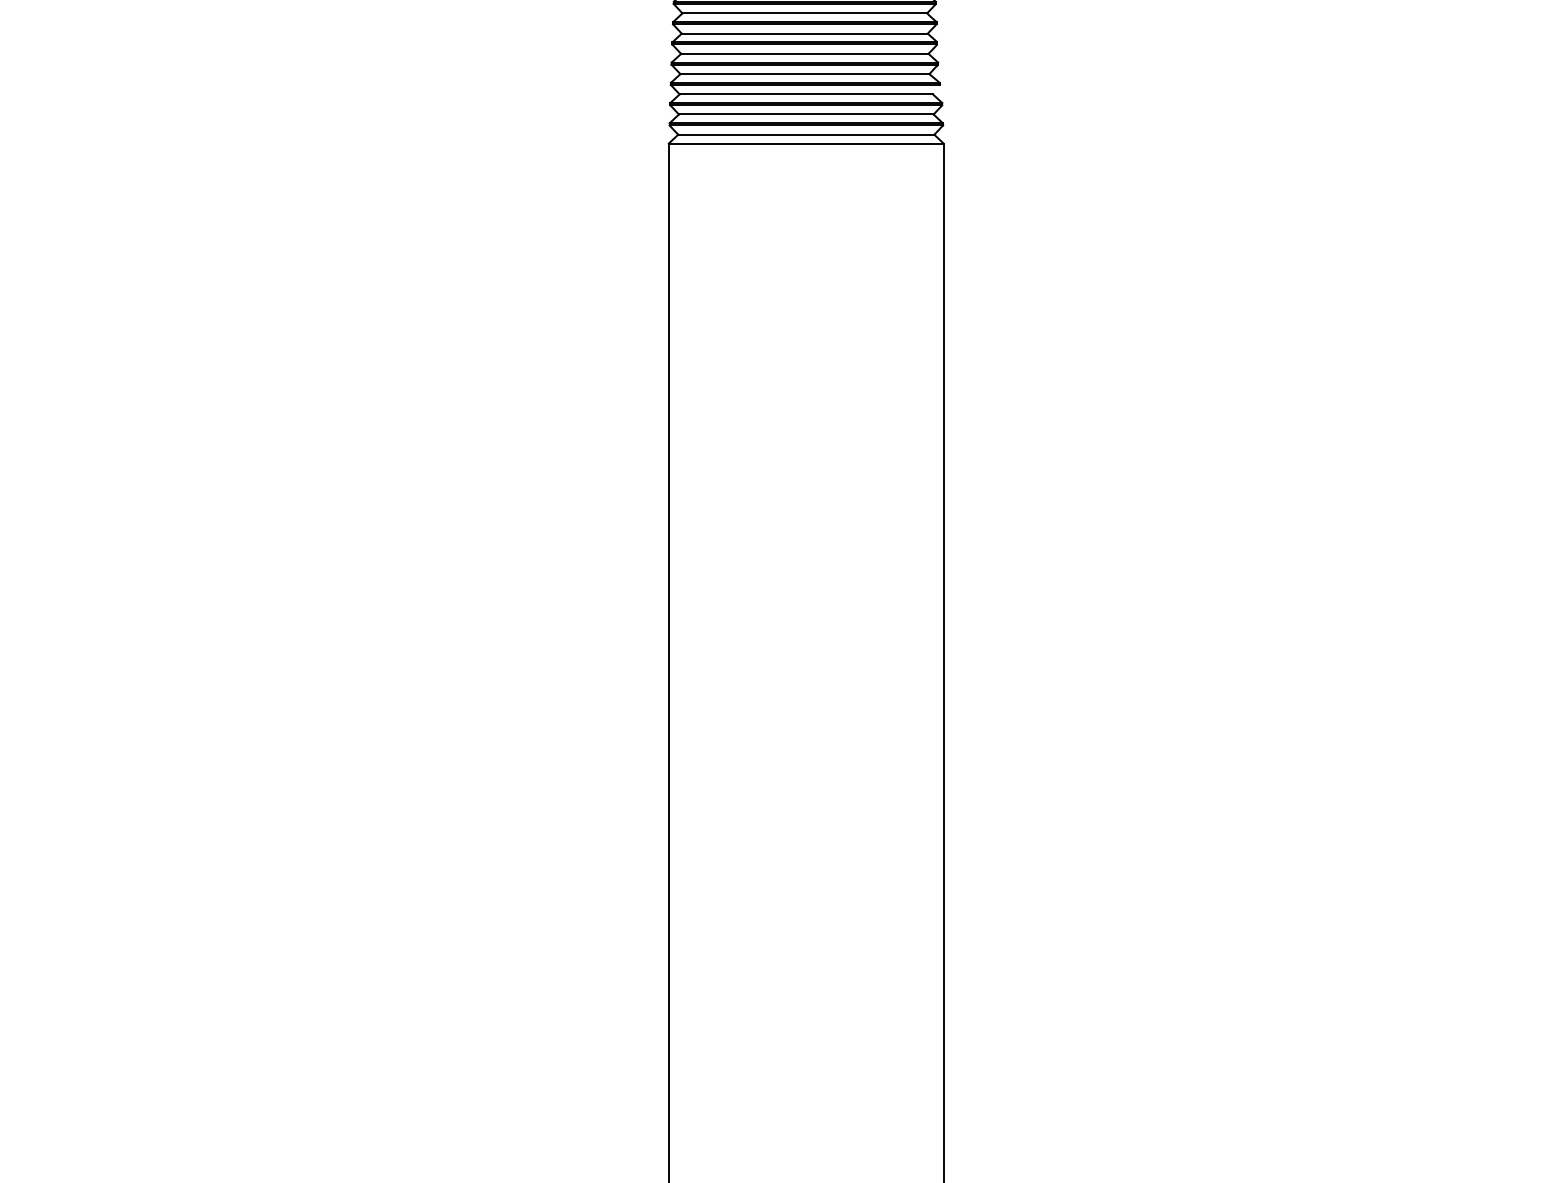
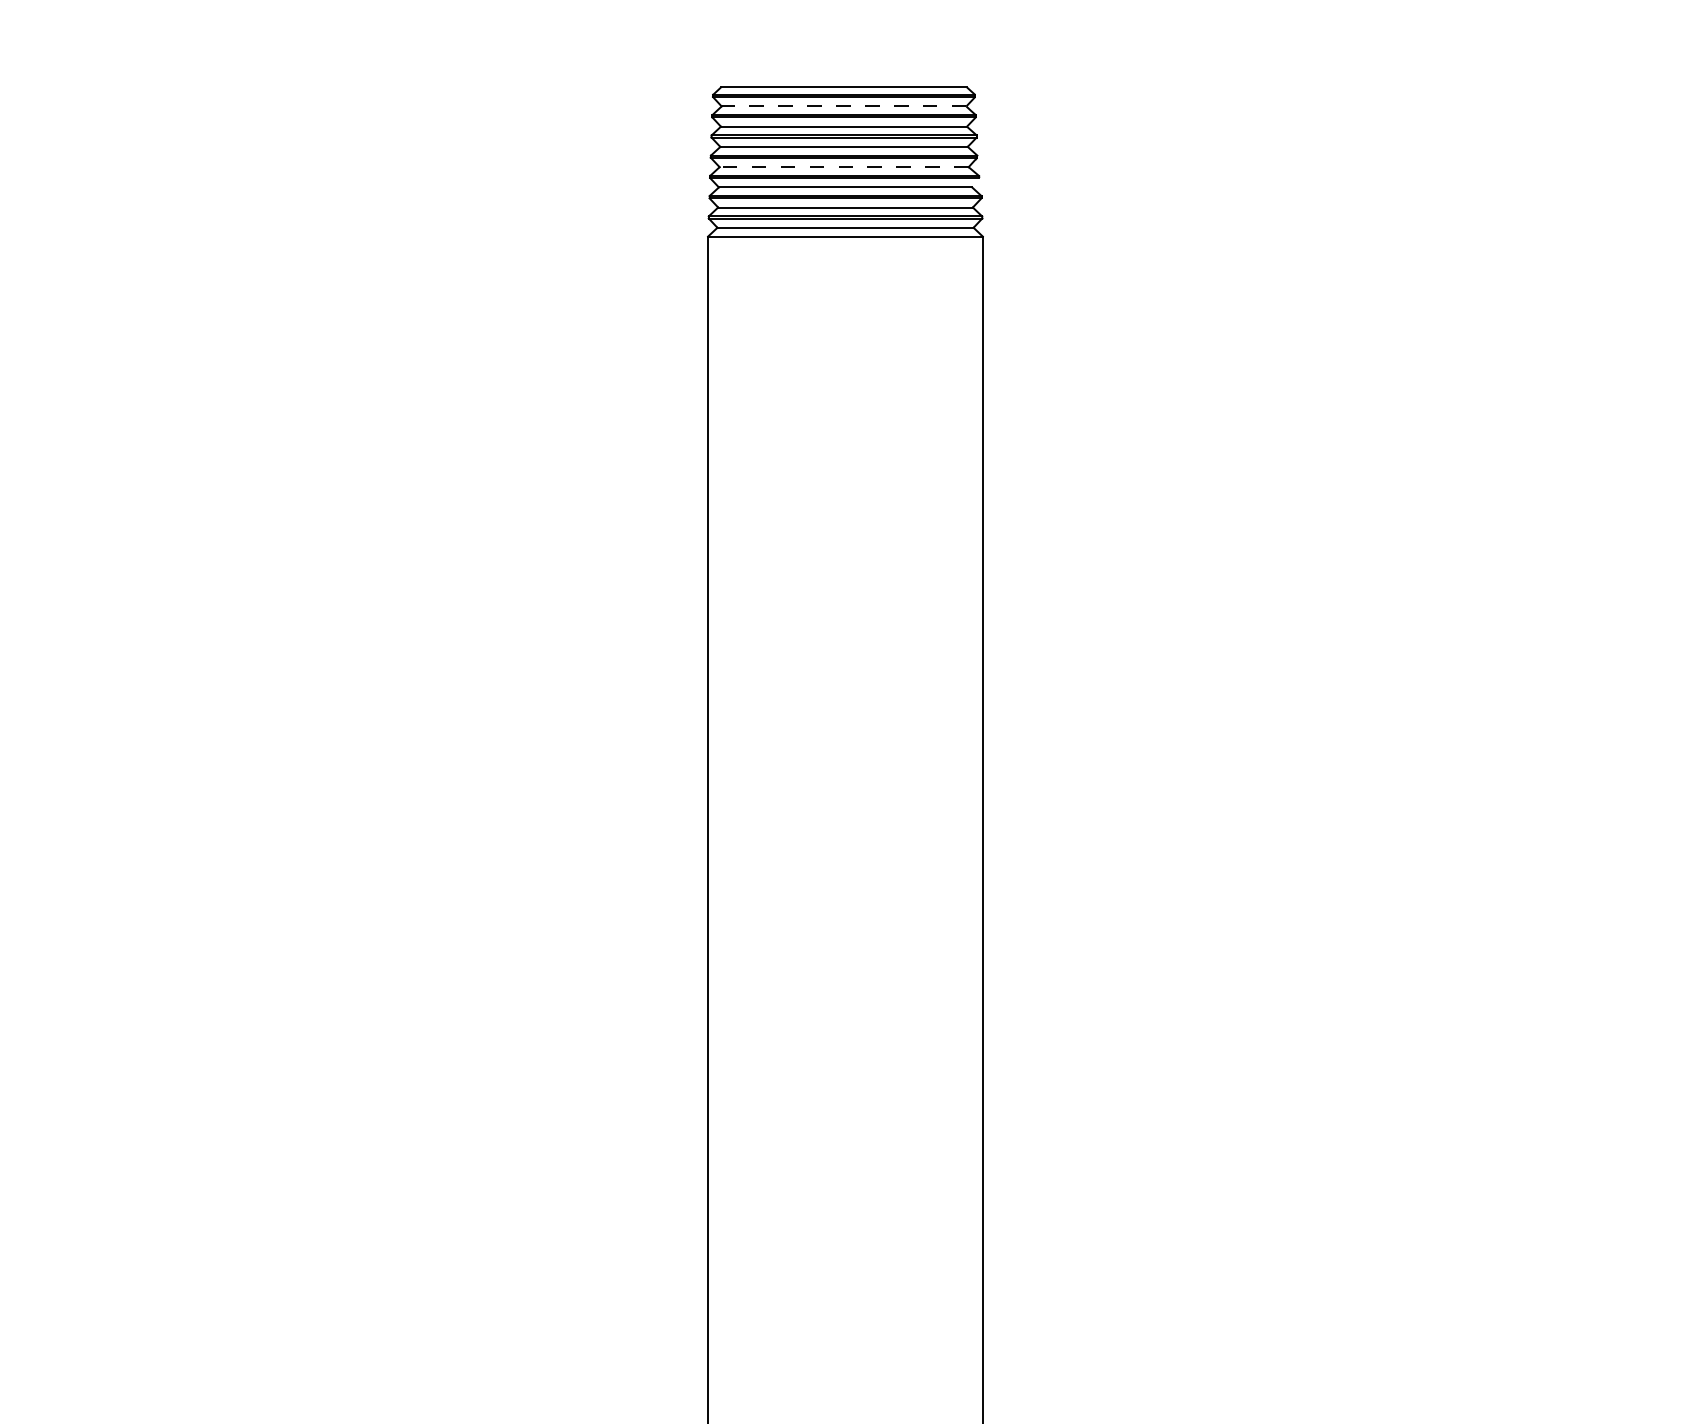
line: (804, 13) -> (843, 106), solid -> dashed
line: (805, 74) -> (844, 167), solid -> dashed

